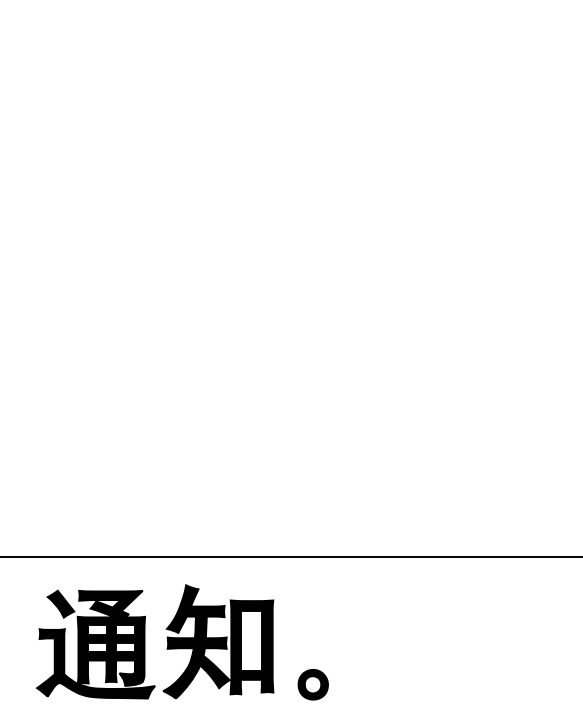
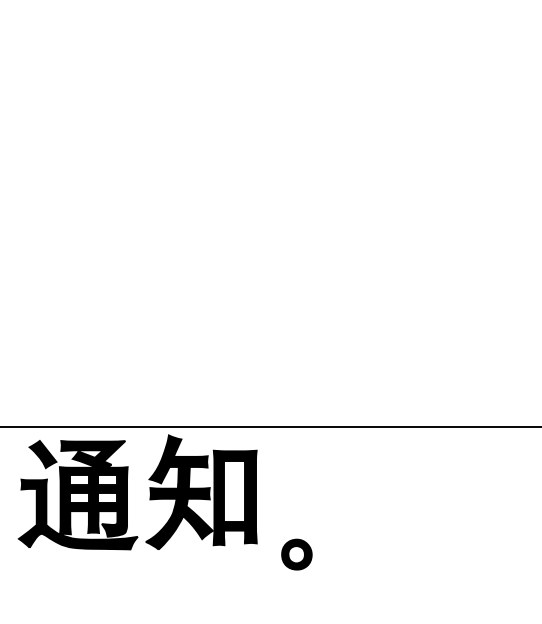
part: (145, 641) -> (128, 492), moved

